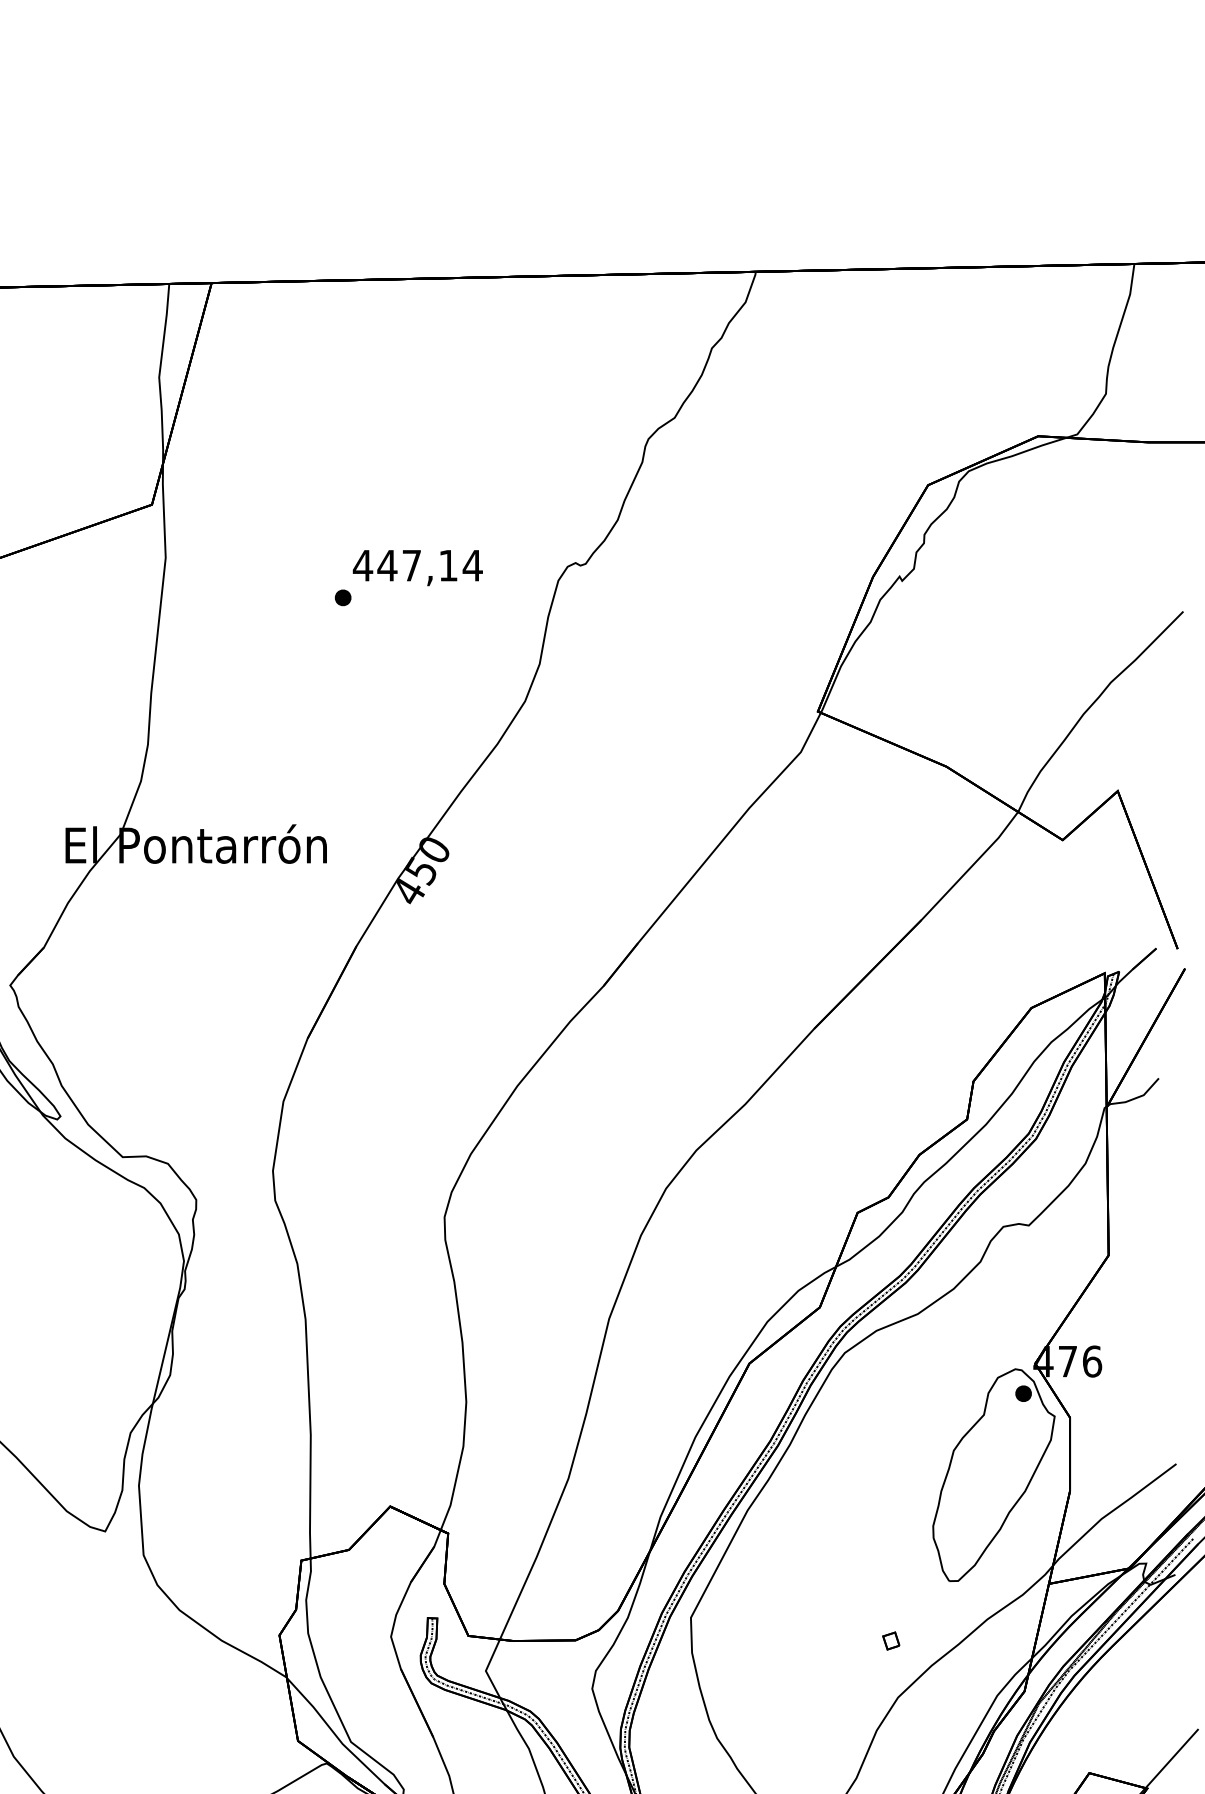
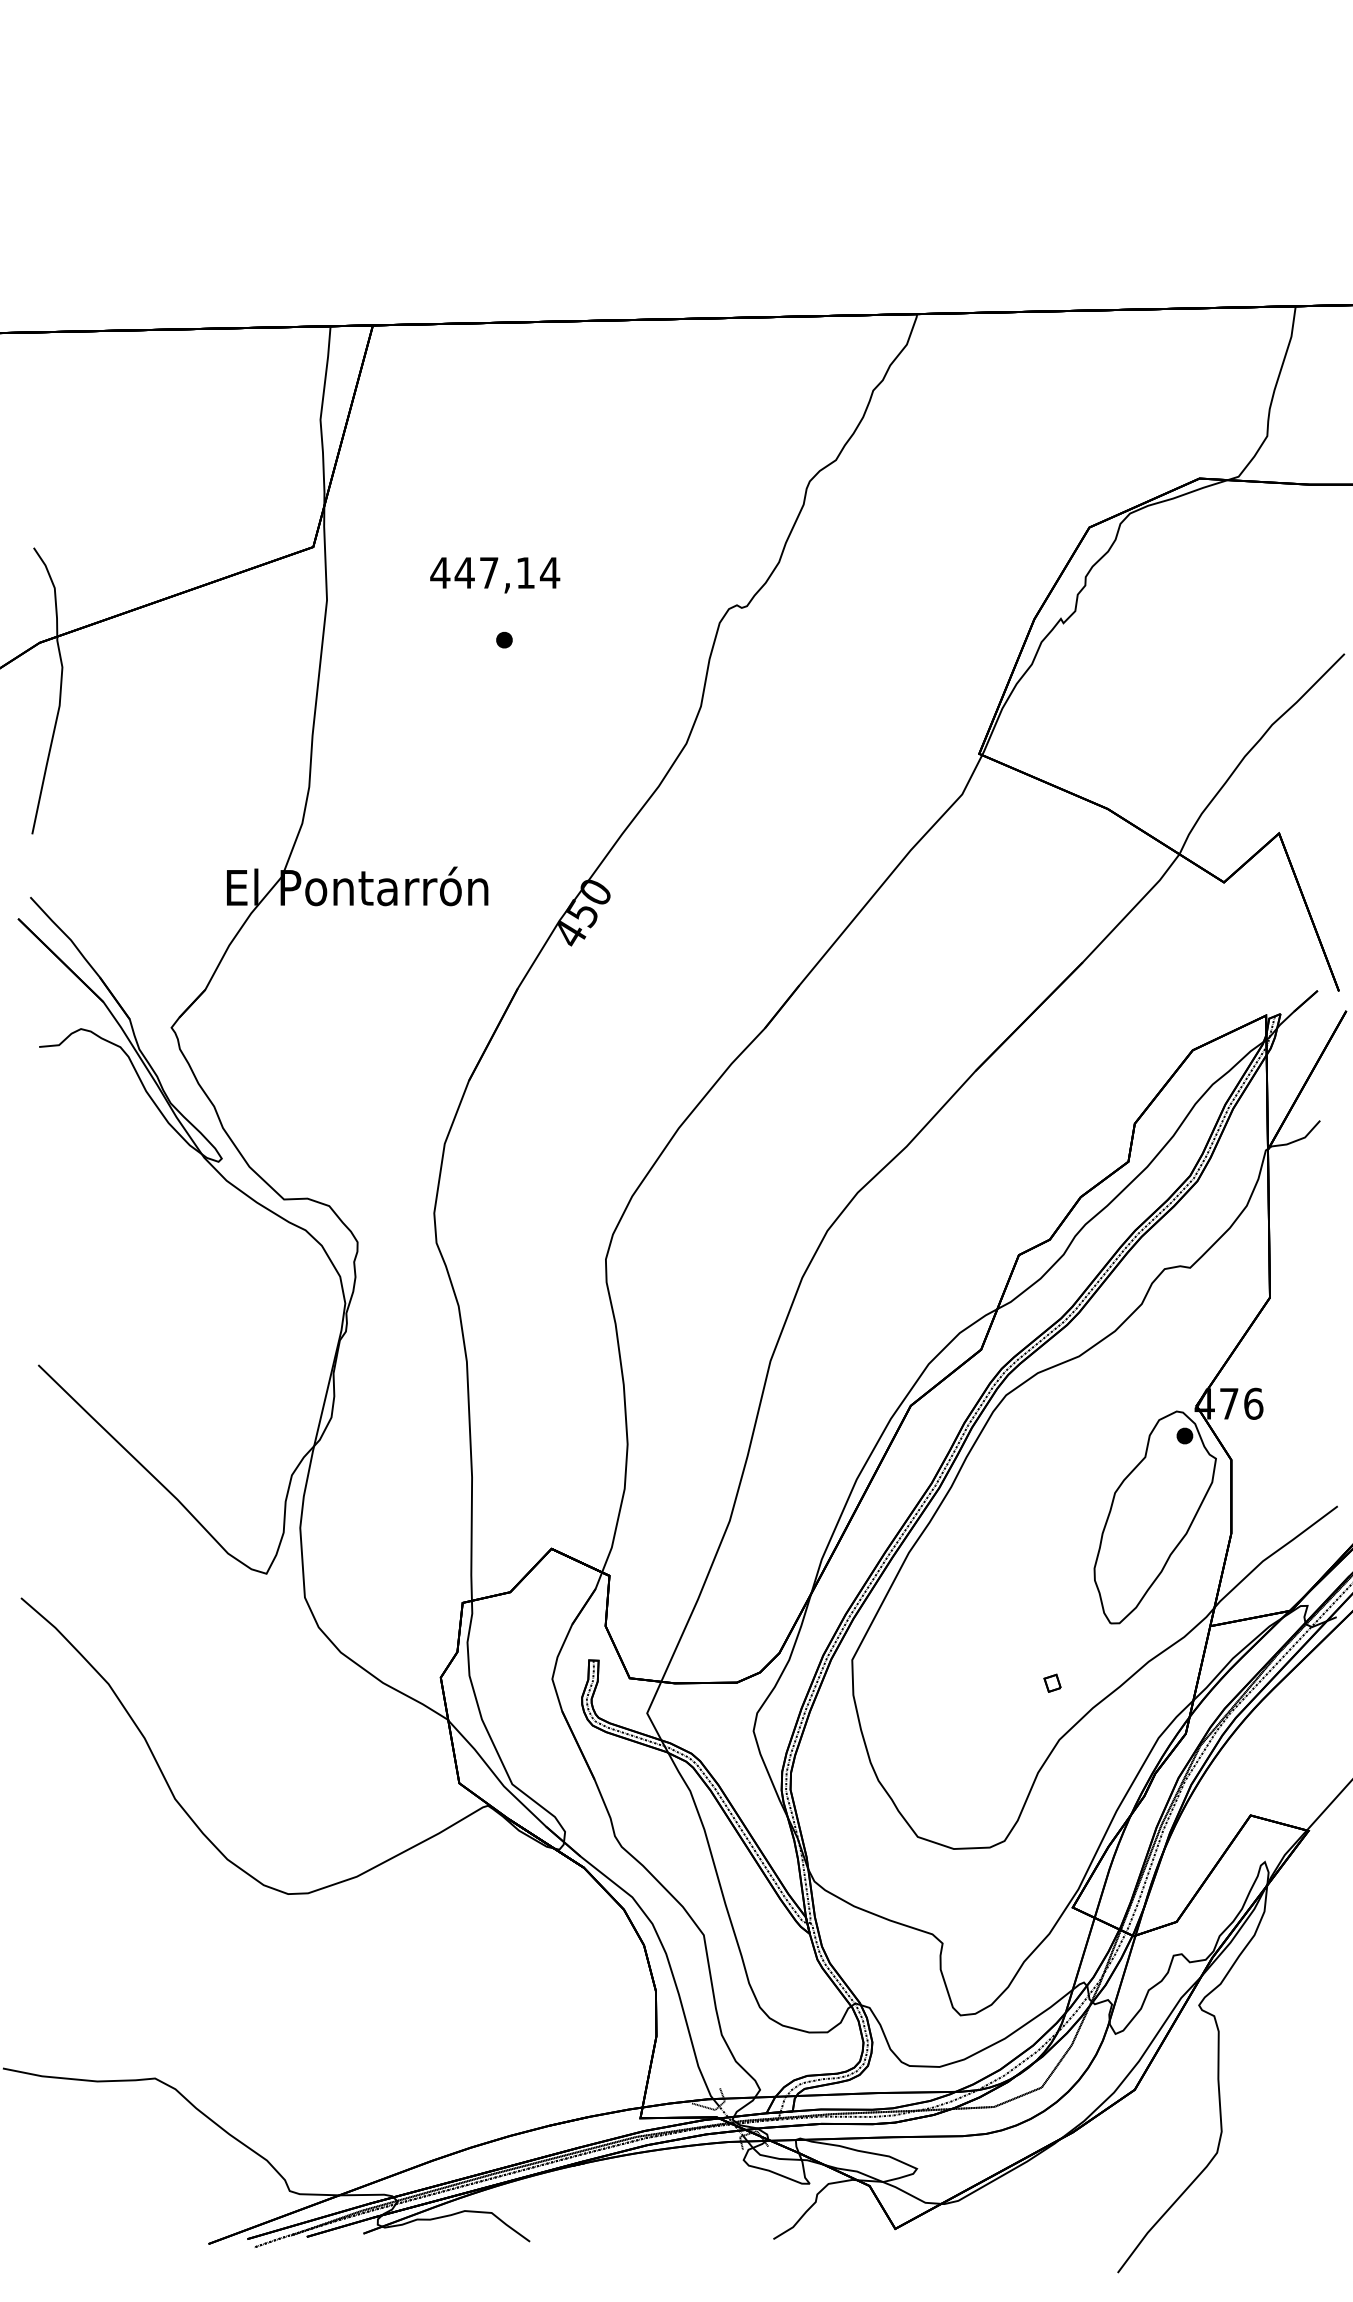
text: (418, 568) -> (495, 575), moved

